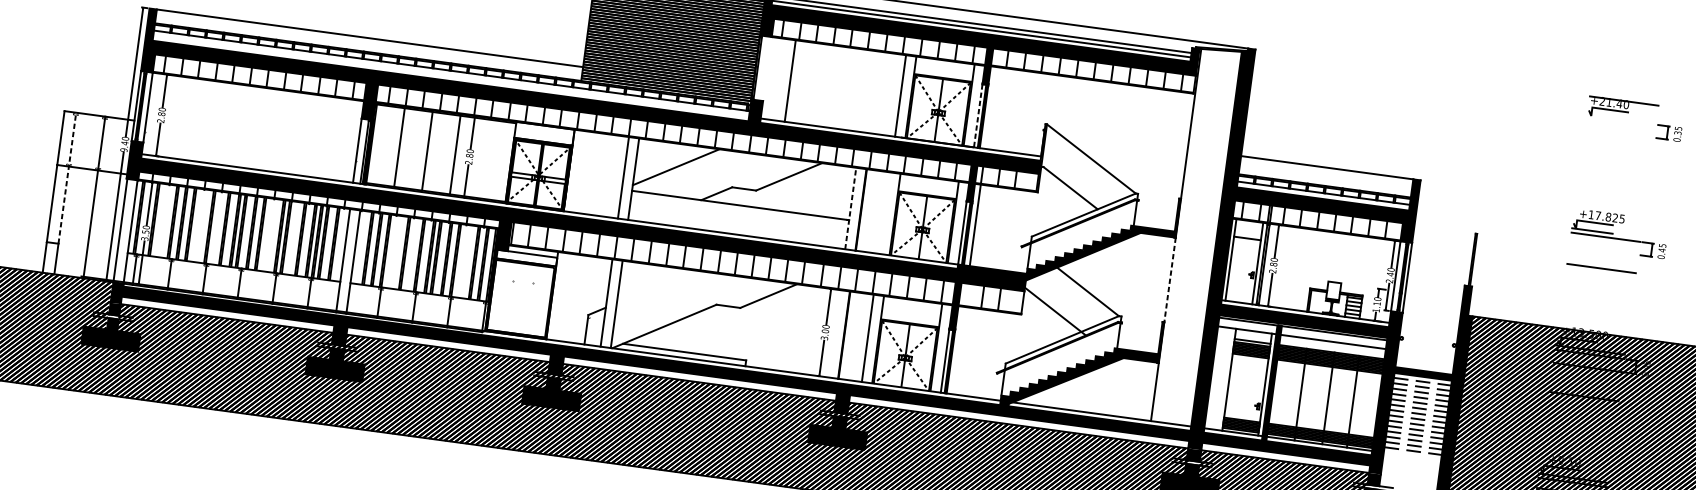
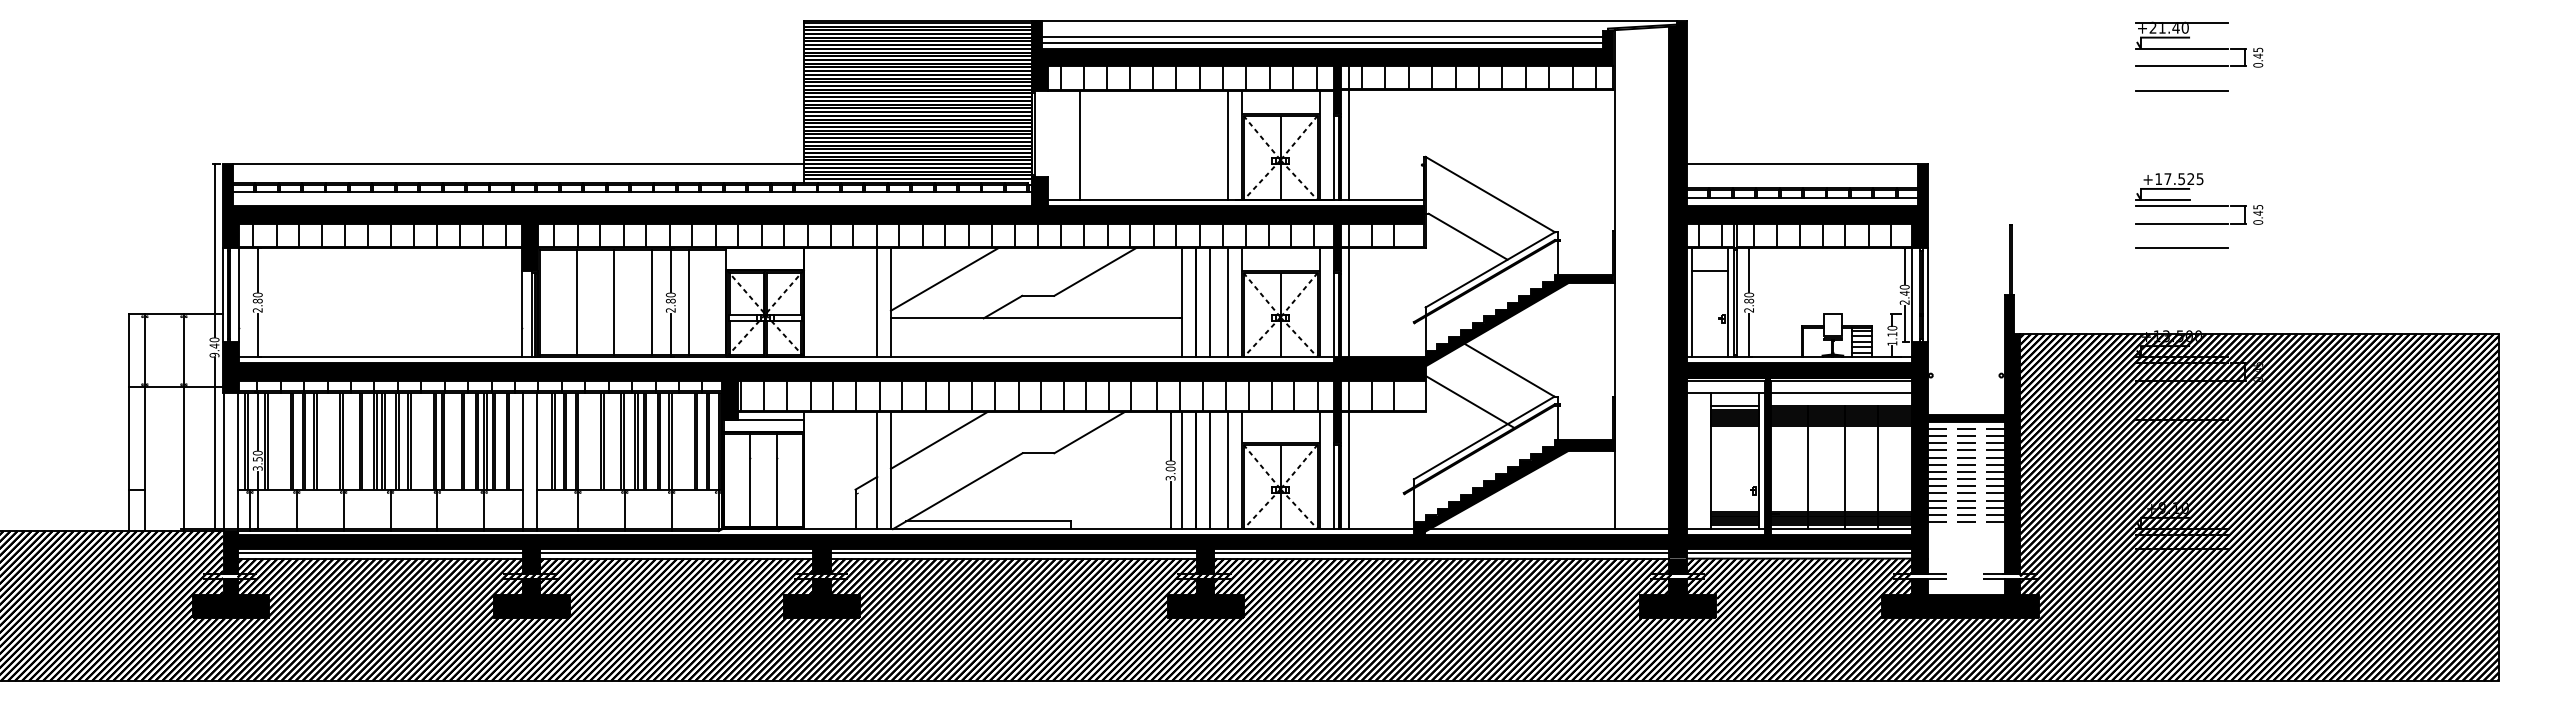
line: (992, 99) -> (1349, 133), added
line: (978, 116) -> (1333, 158), dashed -> solid
line: (1621, 119) -> (2181, 48), added
text: (1678, 132) -> (2258, 55), 0.35 -> 0.45
line: (1619, 133) -> (2181, 66), added
line: (1617, 151) -> (2181, 90), added
line: (483, 158) -> (689, 302), added
line: (67, 178) -> (144, 402), dashed -> solid
line: (851, 208) -> (1182, 302), dashed -> solid
line: (871, 211) -> (1210, 302), added
line: (884, 212) -> (1227, 302), added
text: (1608, 217) -> (2181, 179), +17.825 -> +17.525
line: (1603, 250) -> (2181, 223), added
line: (1170, 279) -> (1615, 339), dashed -> solid
line: (655, 286) -> (938, 440), added
line: (511, 297) -> (750, 480), added
line: (530, 300) -> (776, 480), added
line: (834, 333) -> (1182, 470), added
line: (854, 336) -> (1210, 470), added
line: (960, 338) -> (1349, 454), added
line: (655, 371) -> (953, 552), added
line: (1285, 457) -> (1799, 552), added

